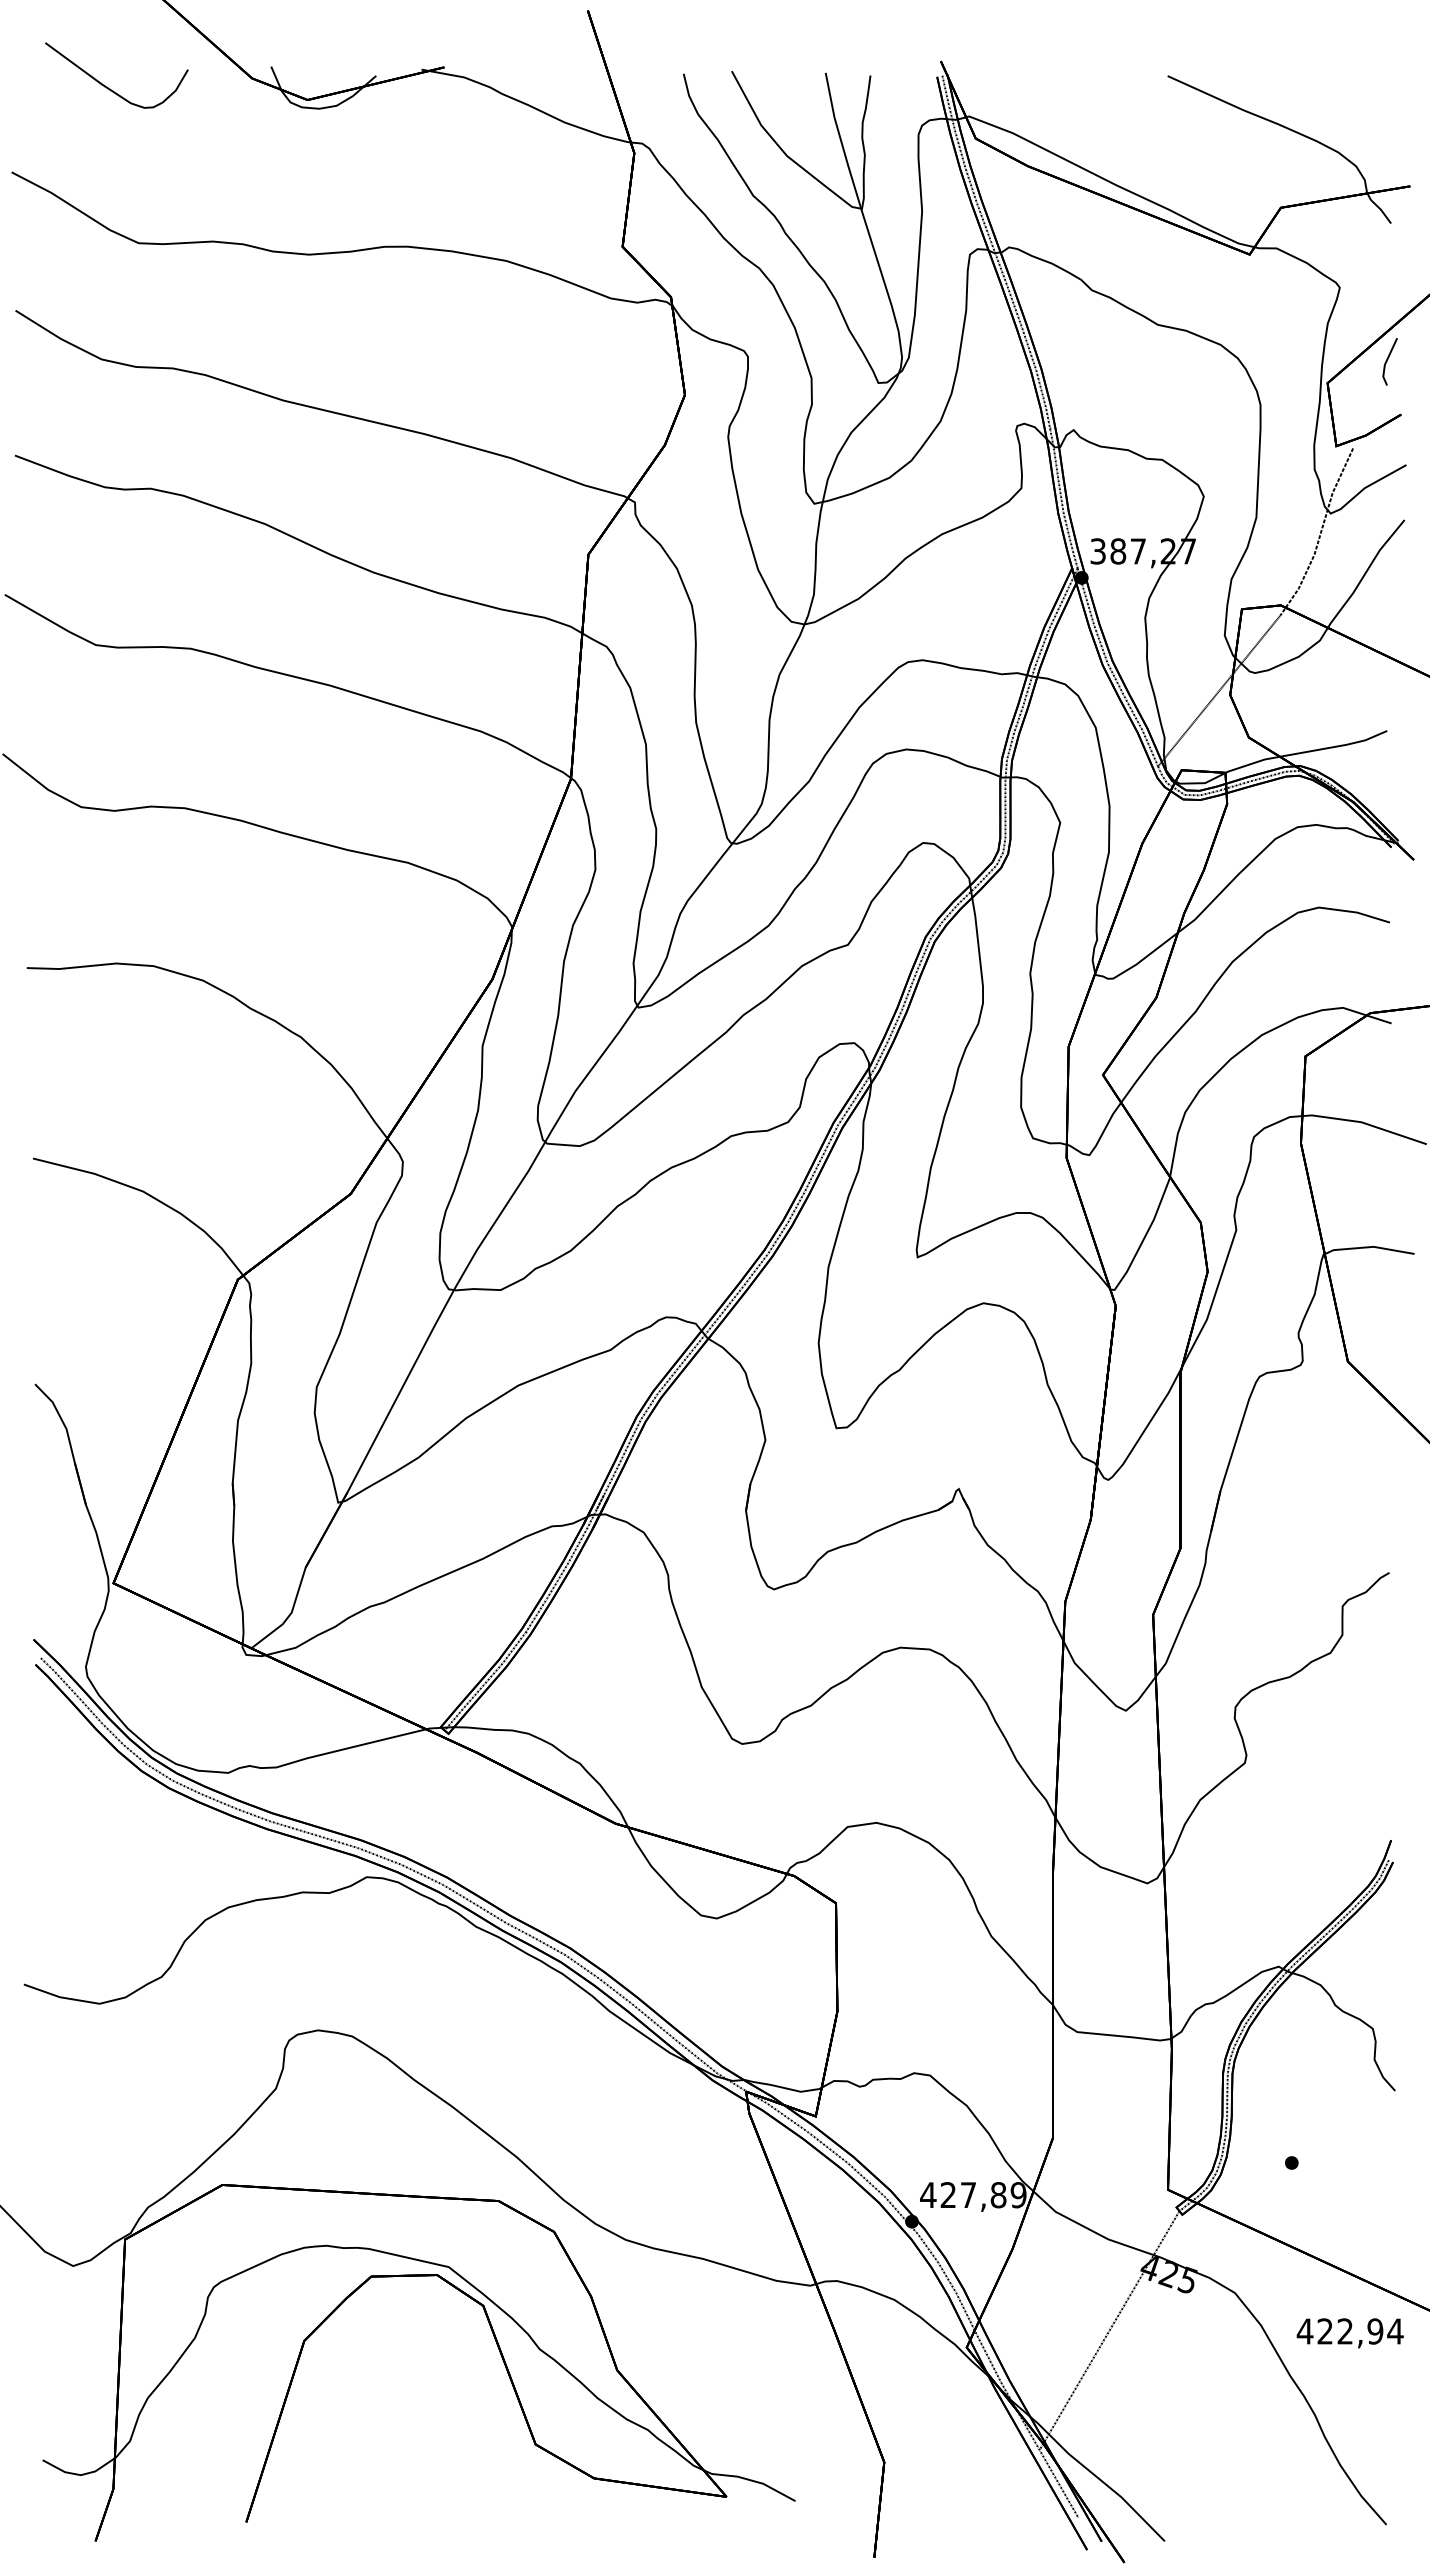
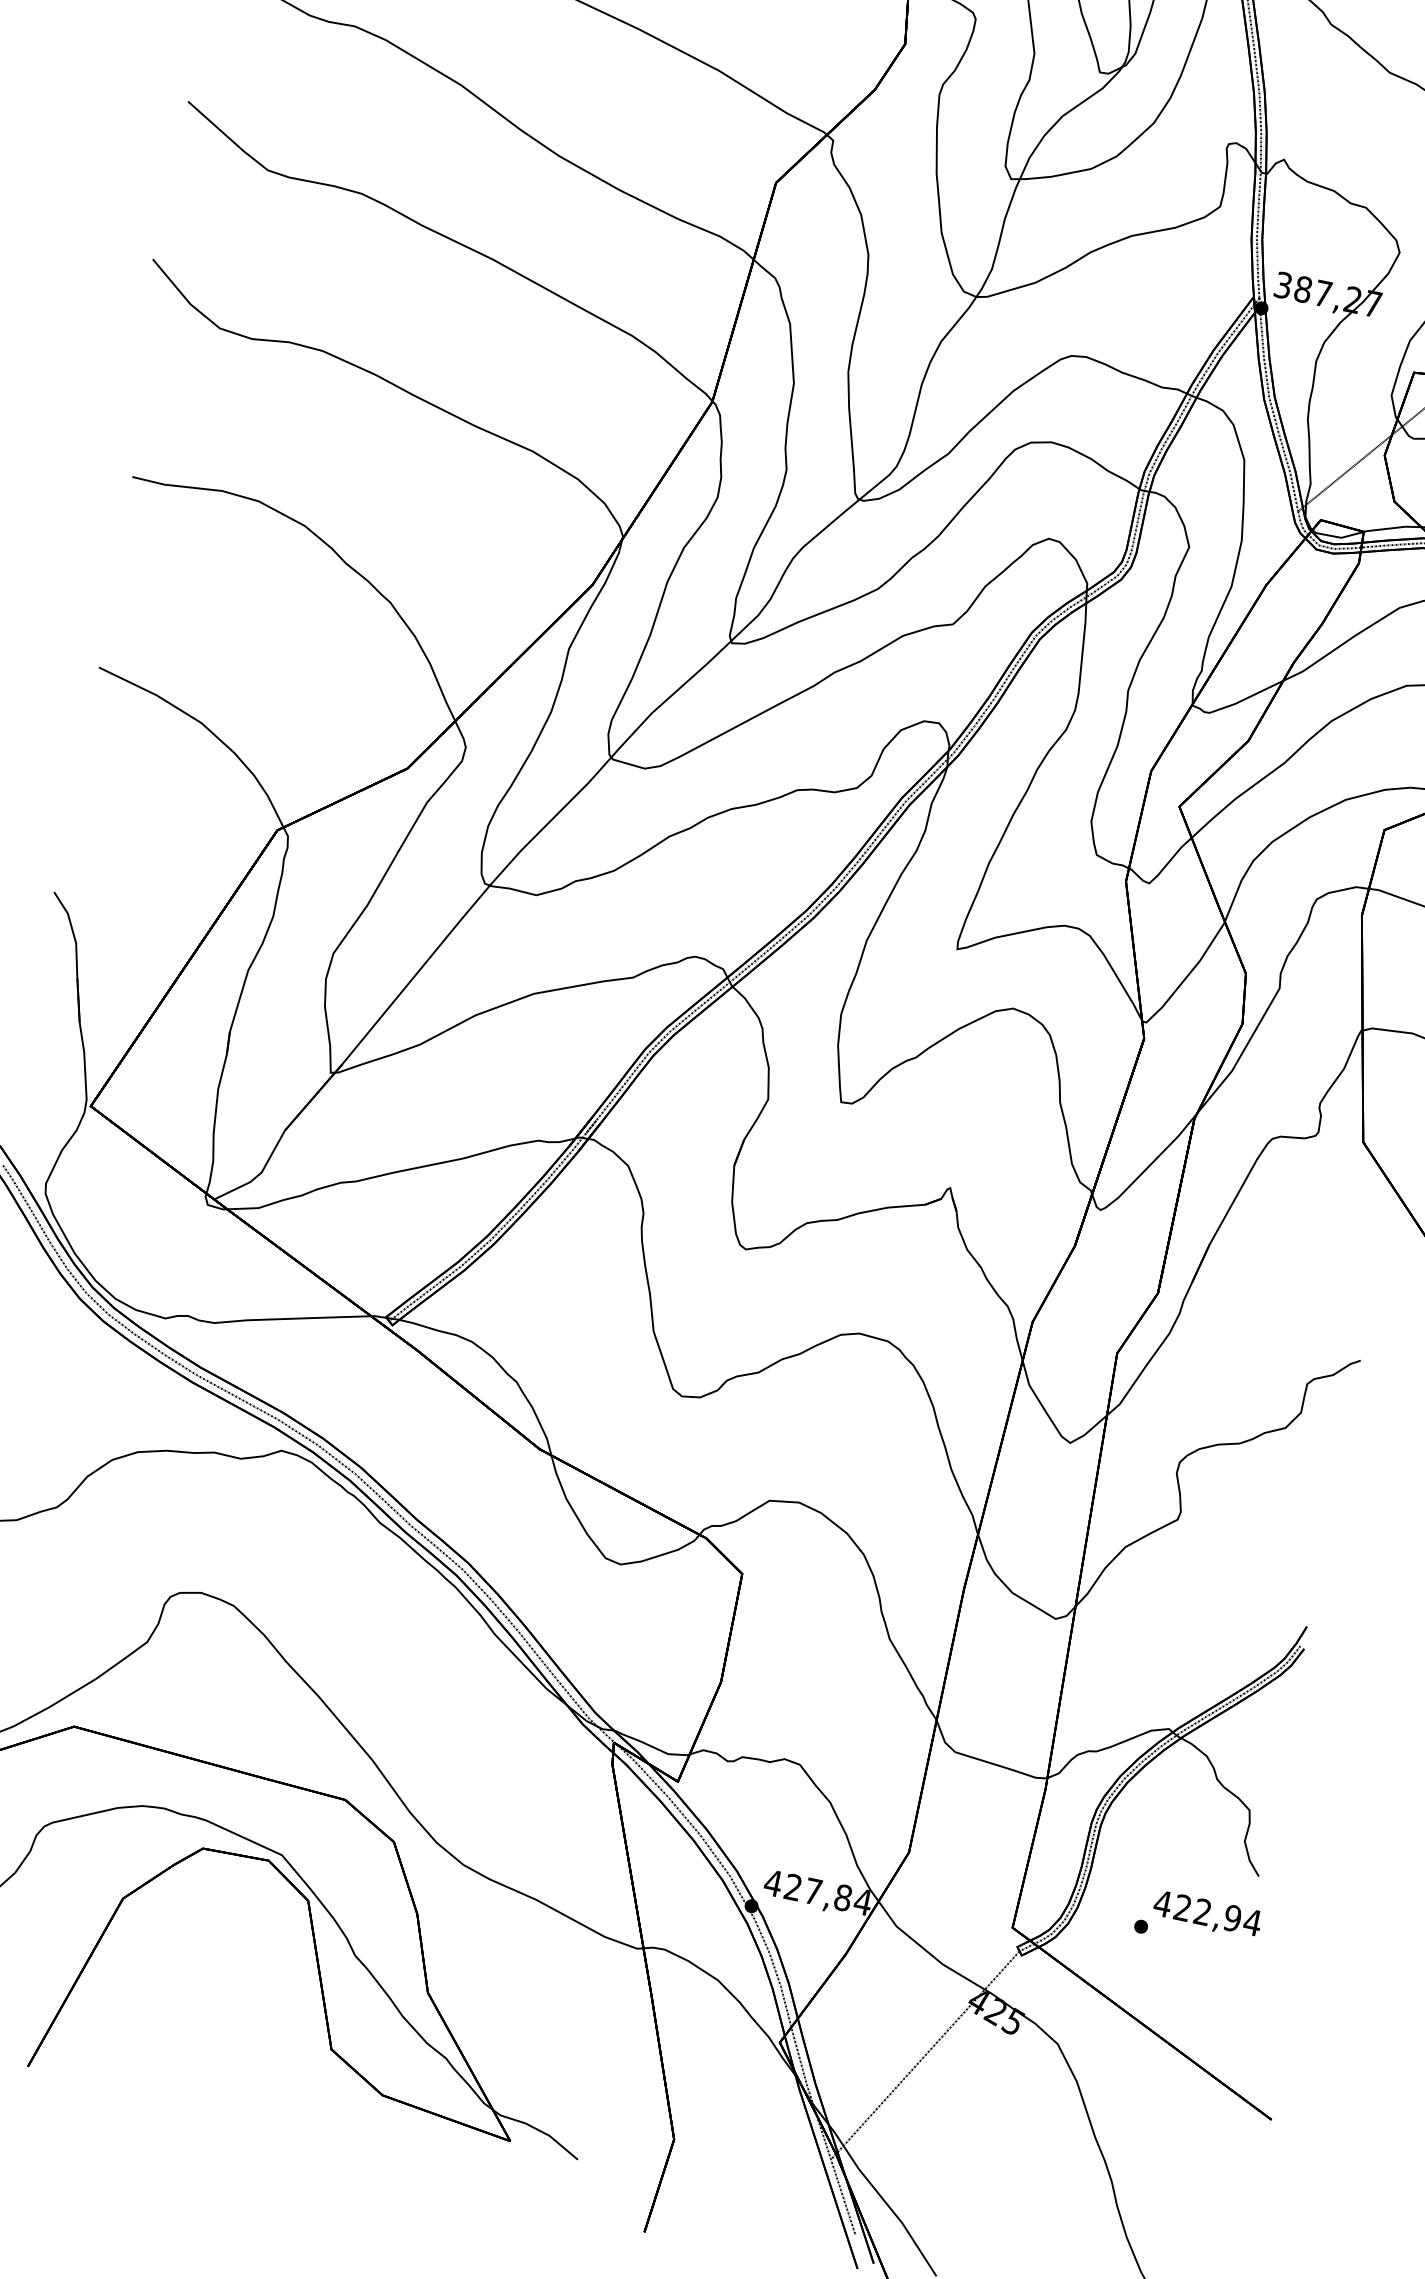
text: (1018, 2195) -> (862, 1902), 427,89 -> 427,84
text: (1349, 2333) -> (1206, 1915), moved

